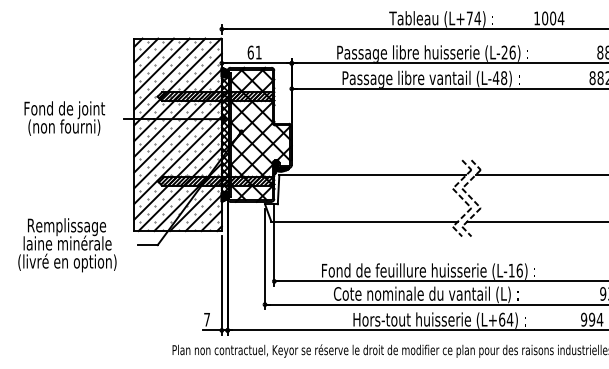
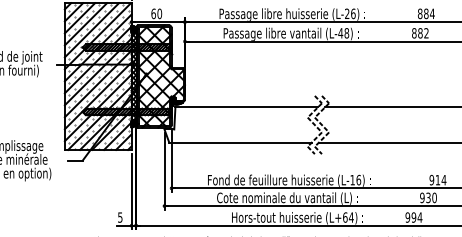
text: (258, 52) -> (159, 13), 61 -> 60
text: (206, 319) -> (119, 217), 7 -> 5

